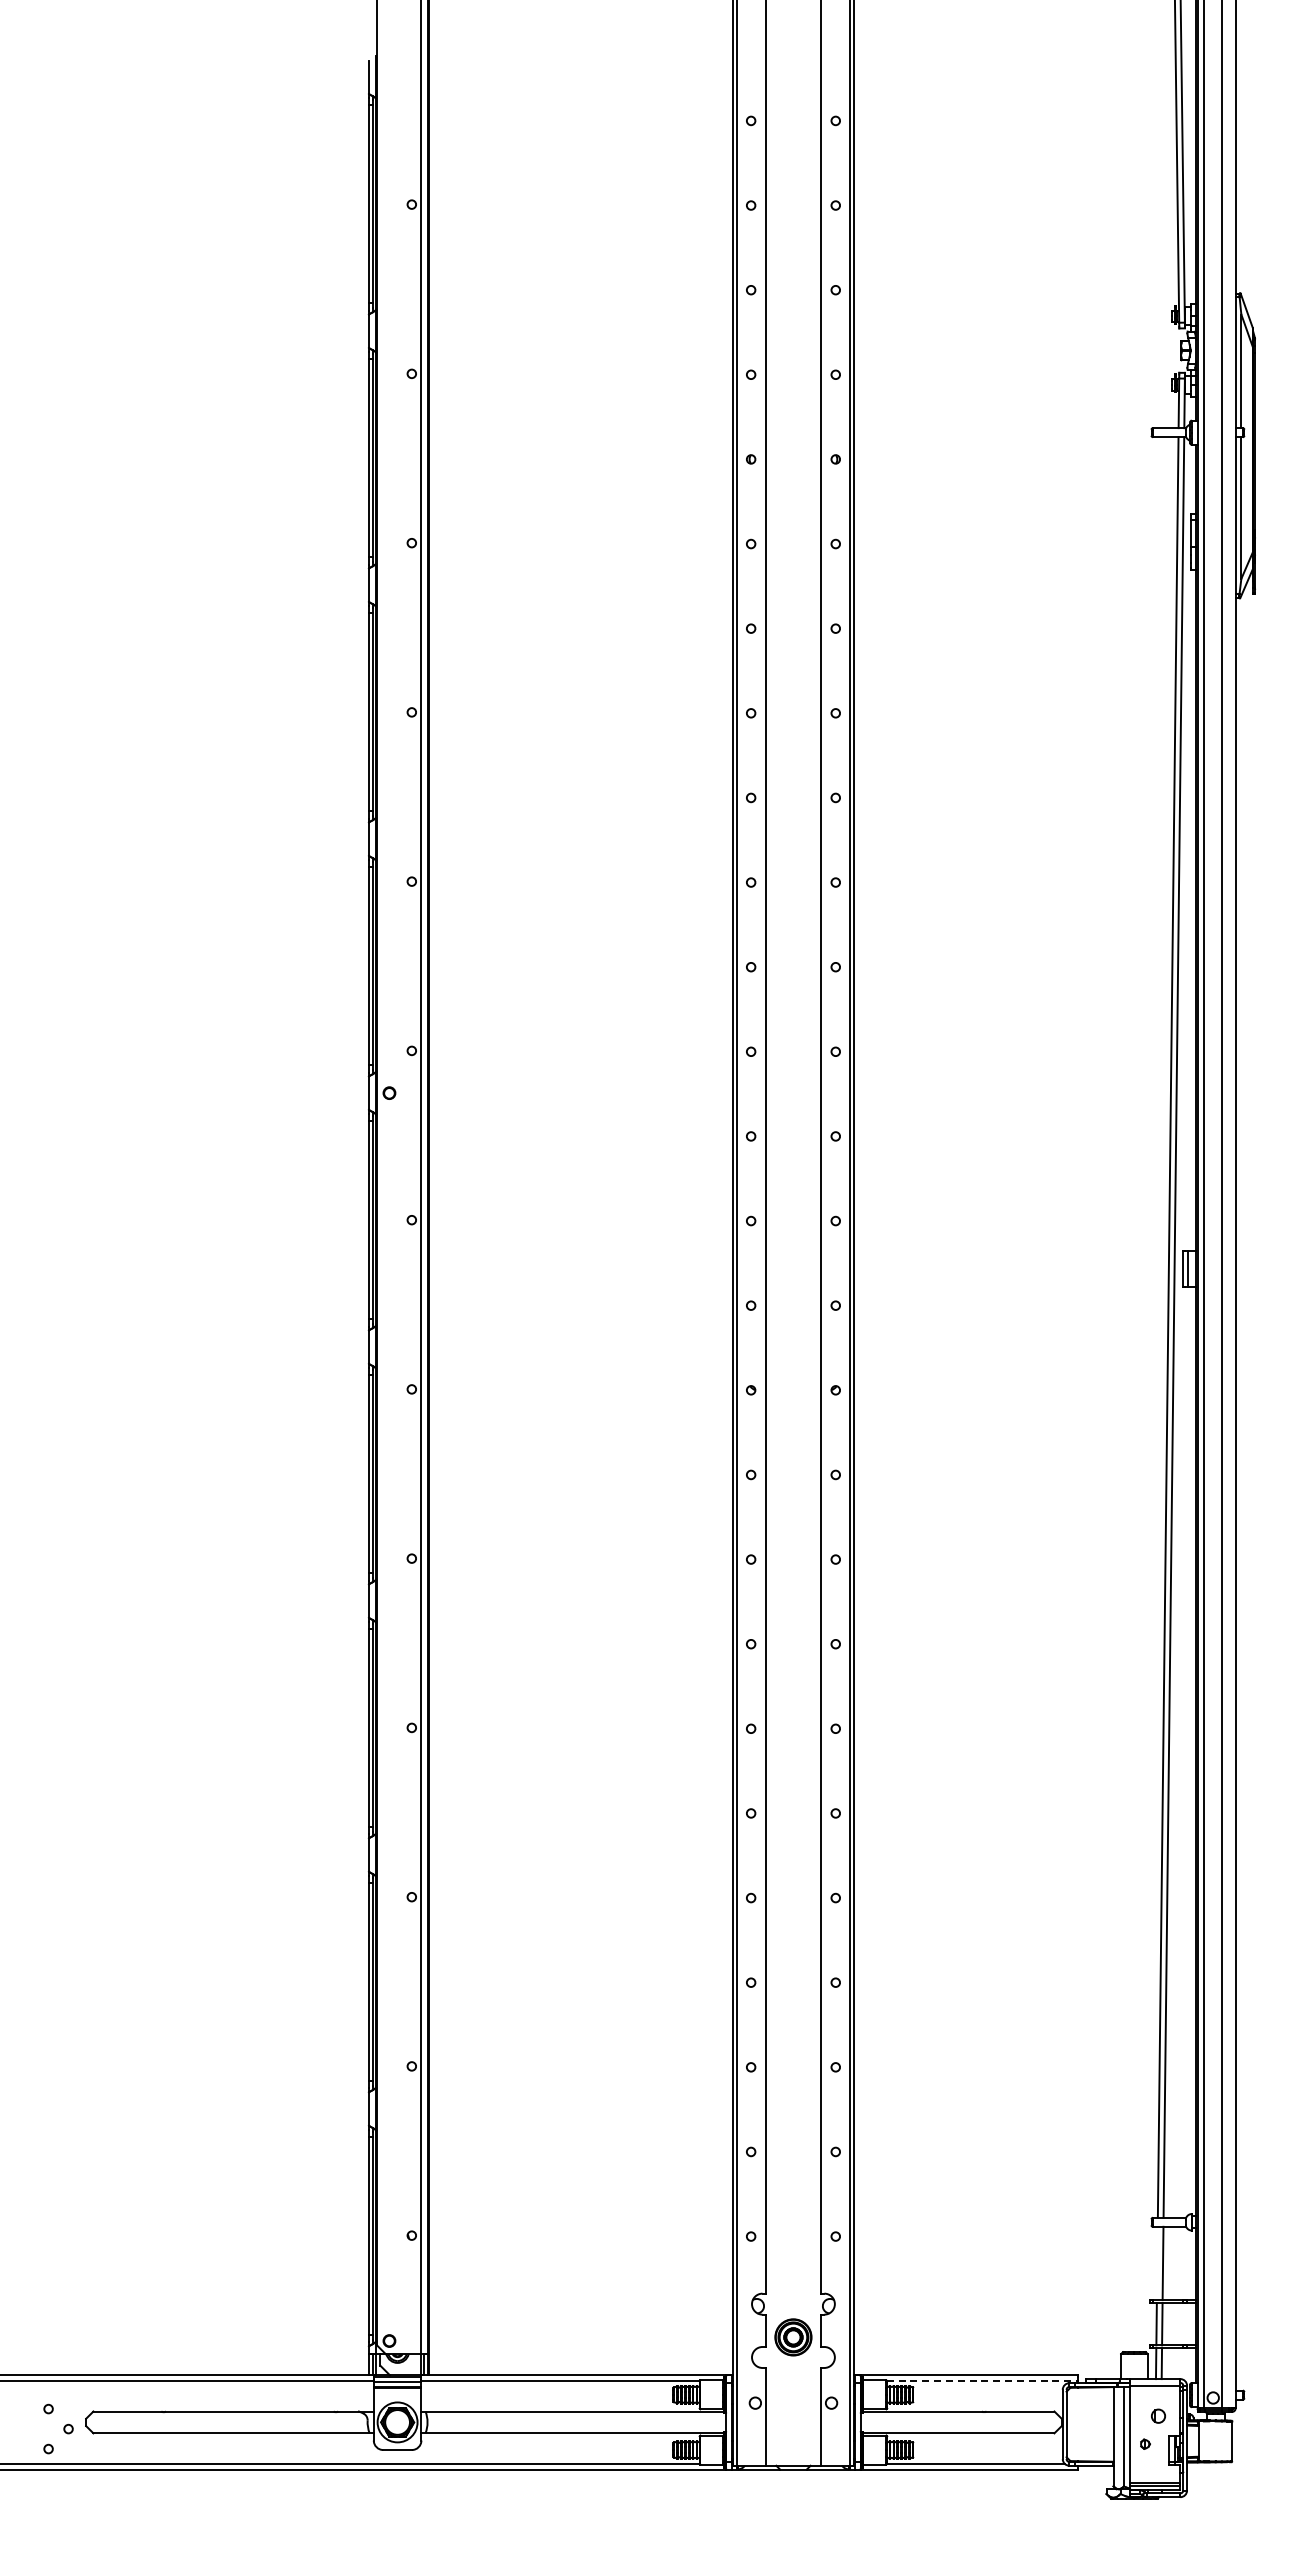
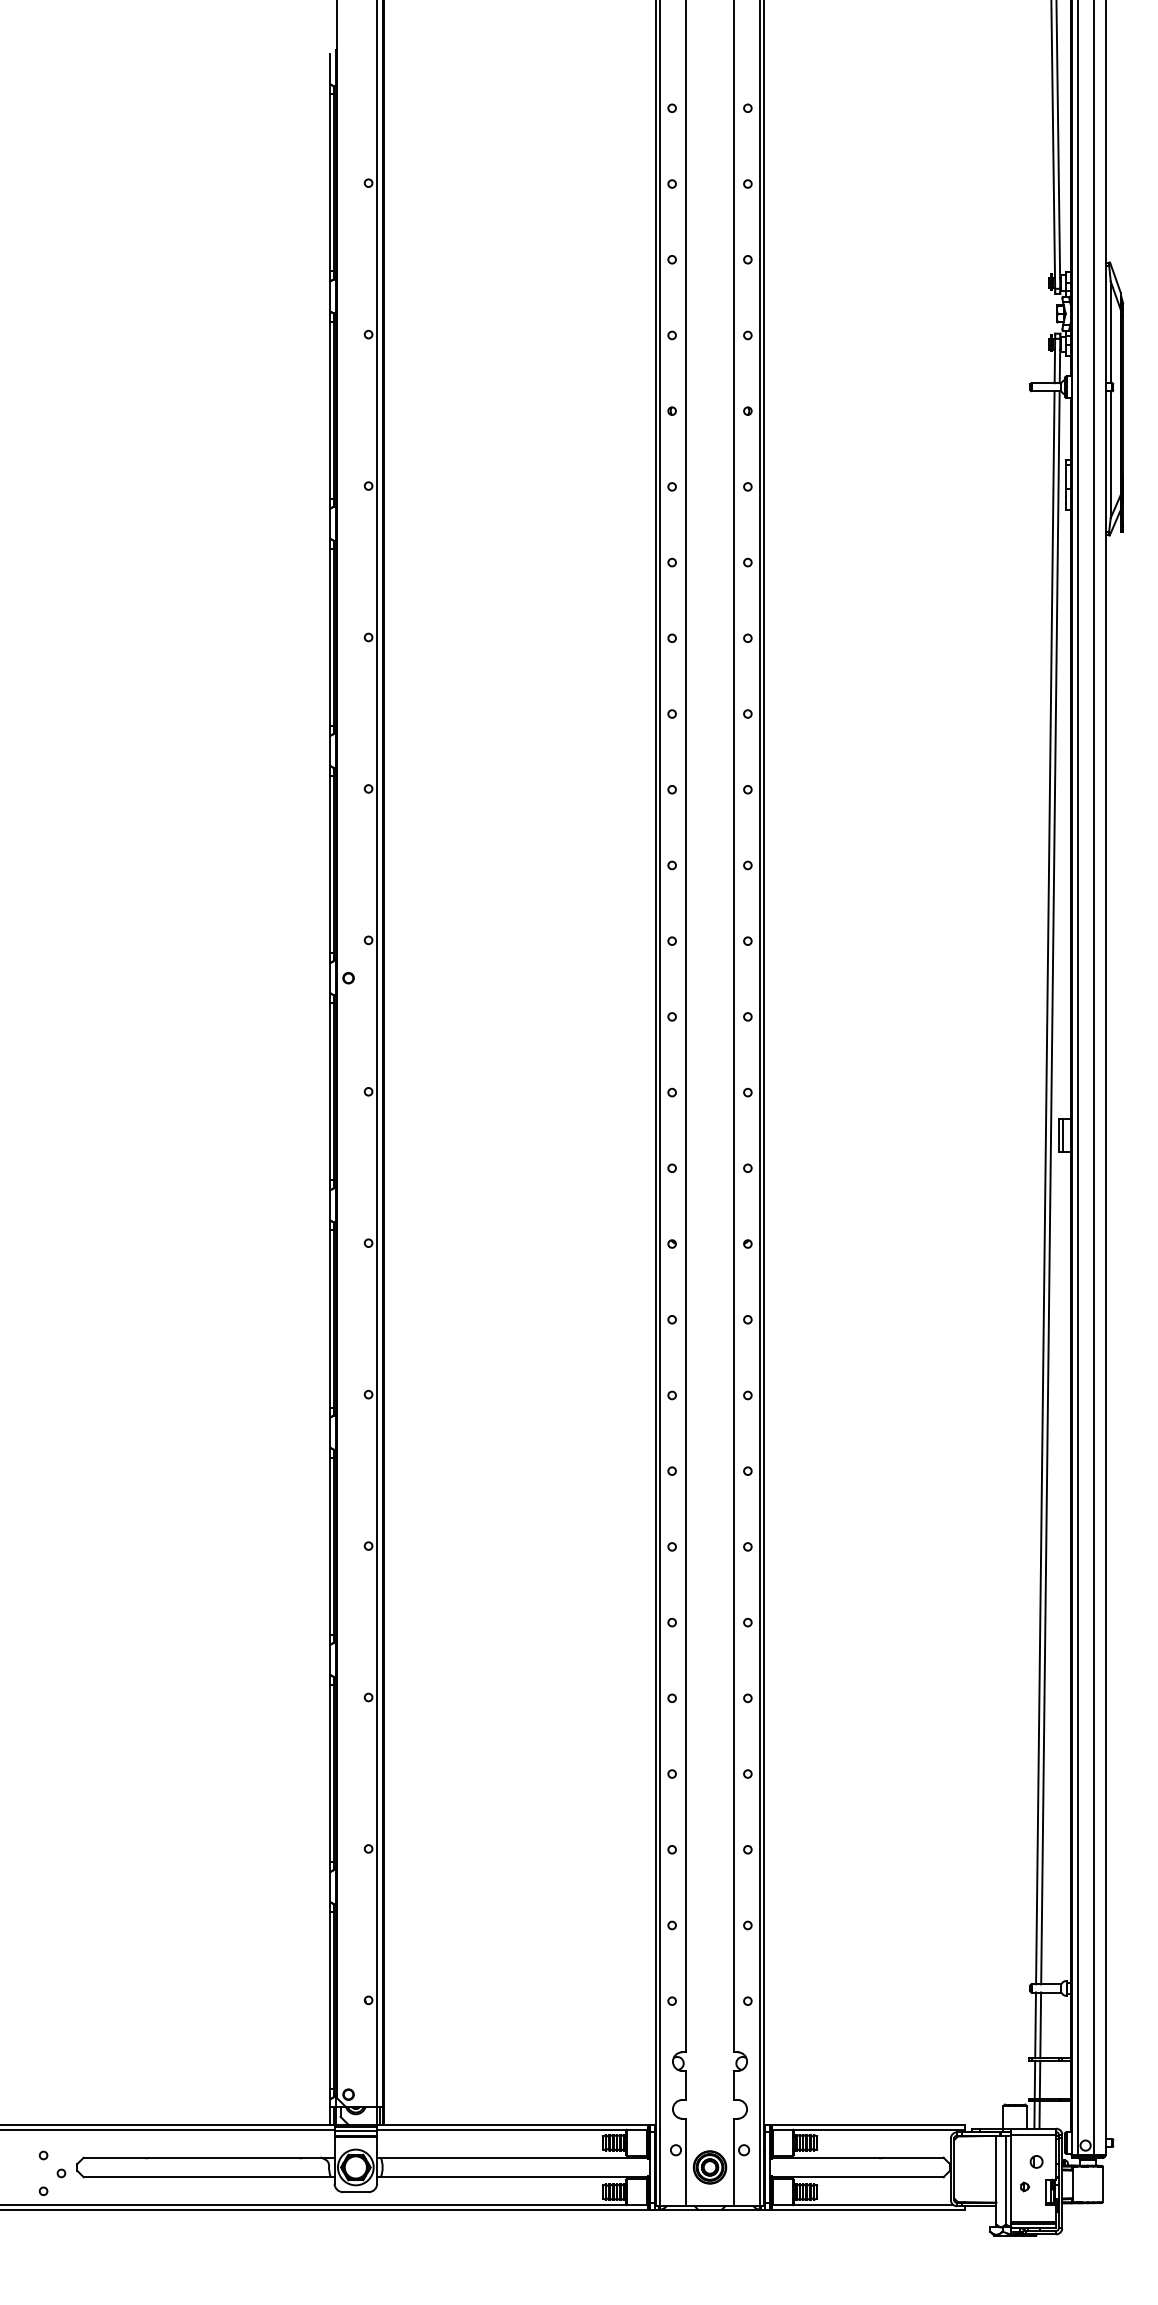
line: (1156, 2263) -> (1034, 2025), added
part: (793, 2337) -> (710, 2167), moved
line: (982, 2380) -> (879, 2129), dashed -> solid

